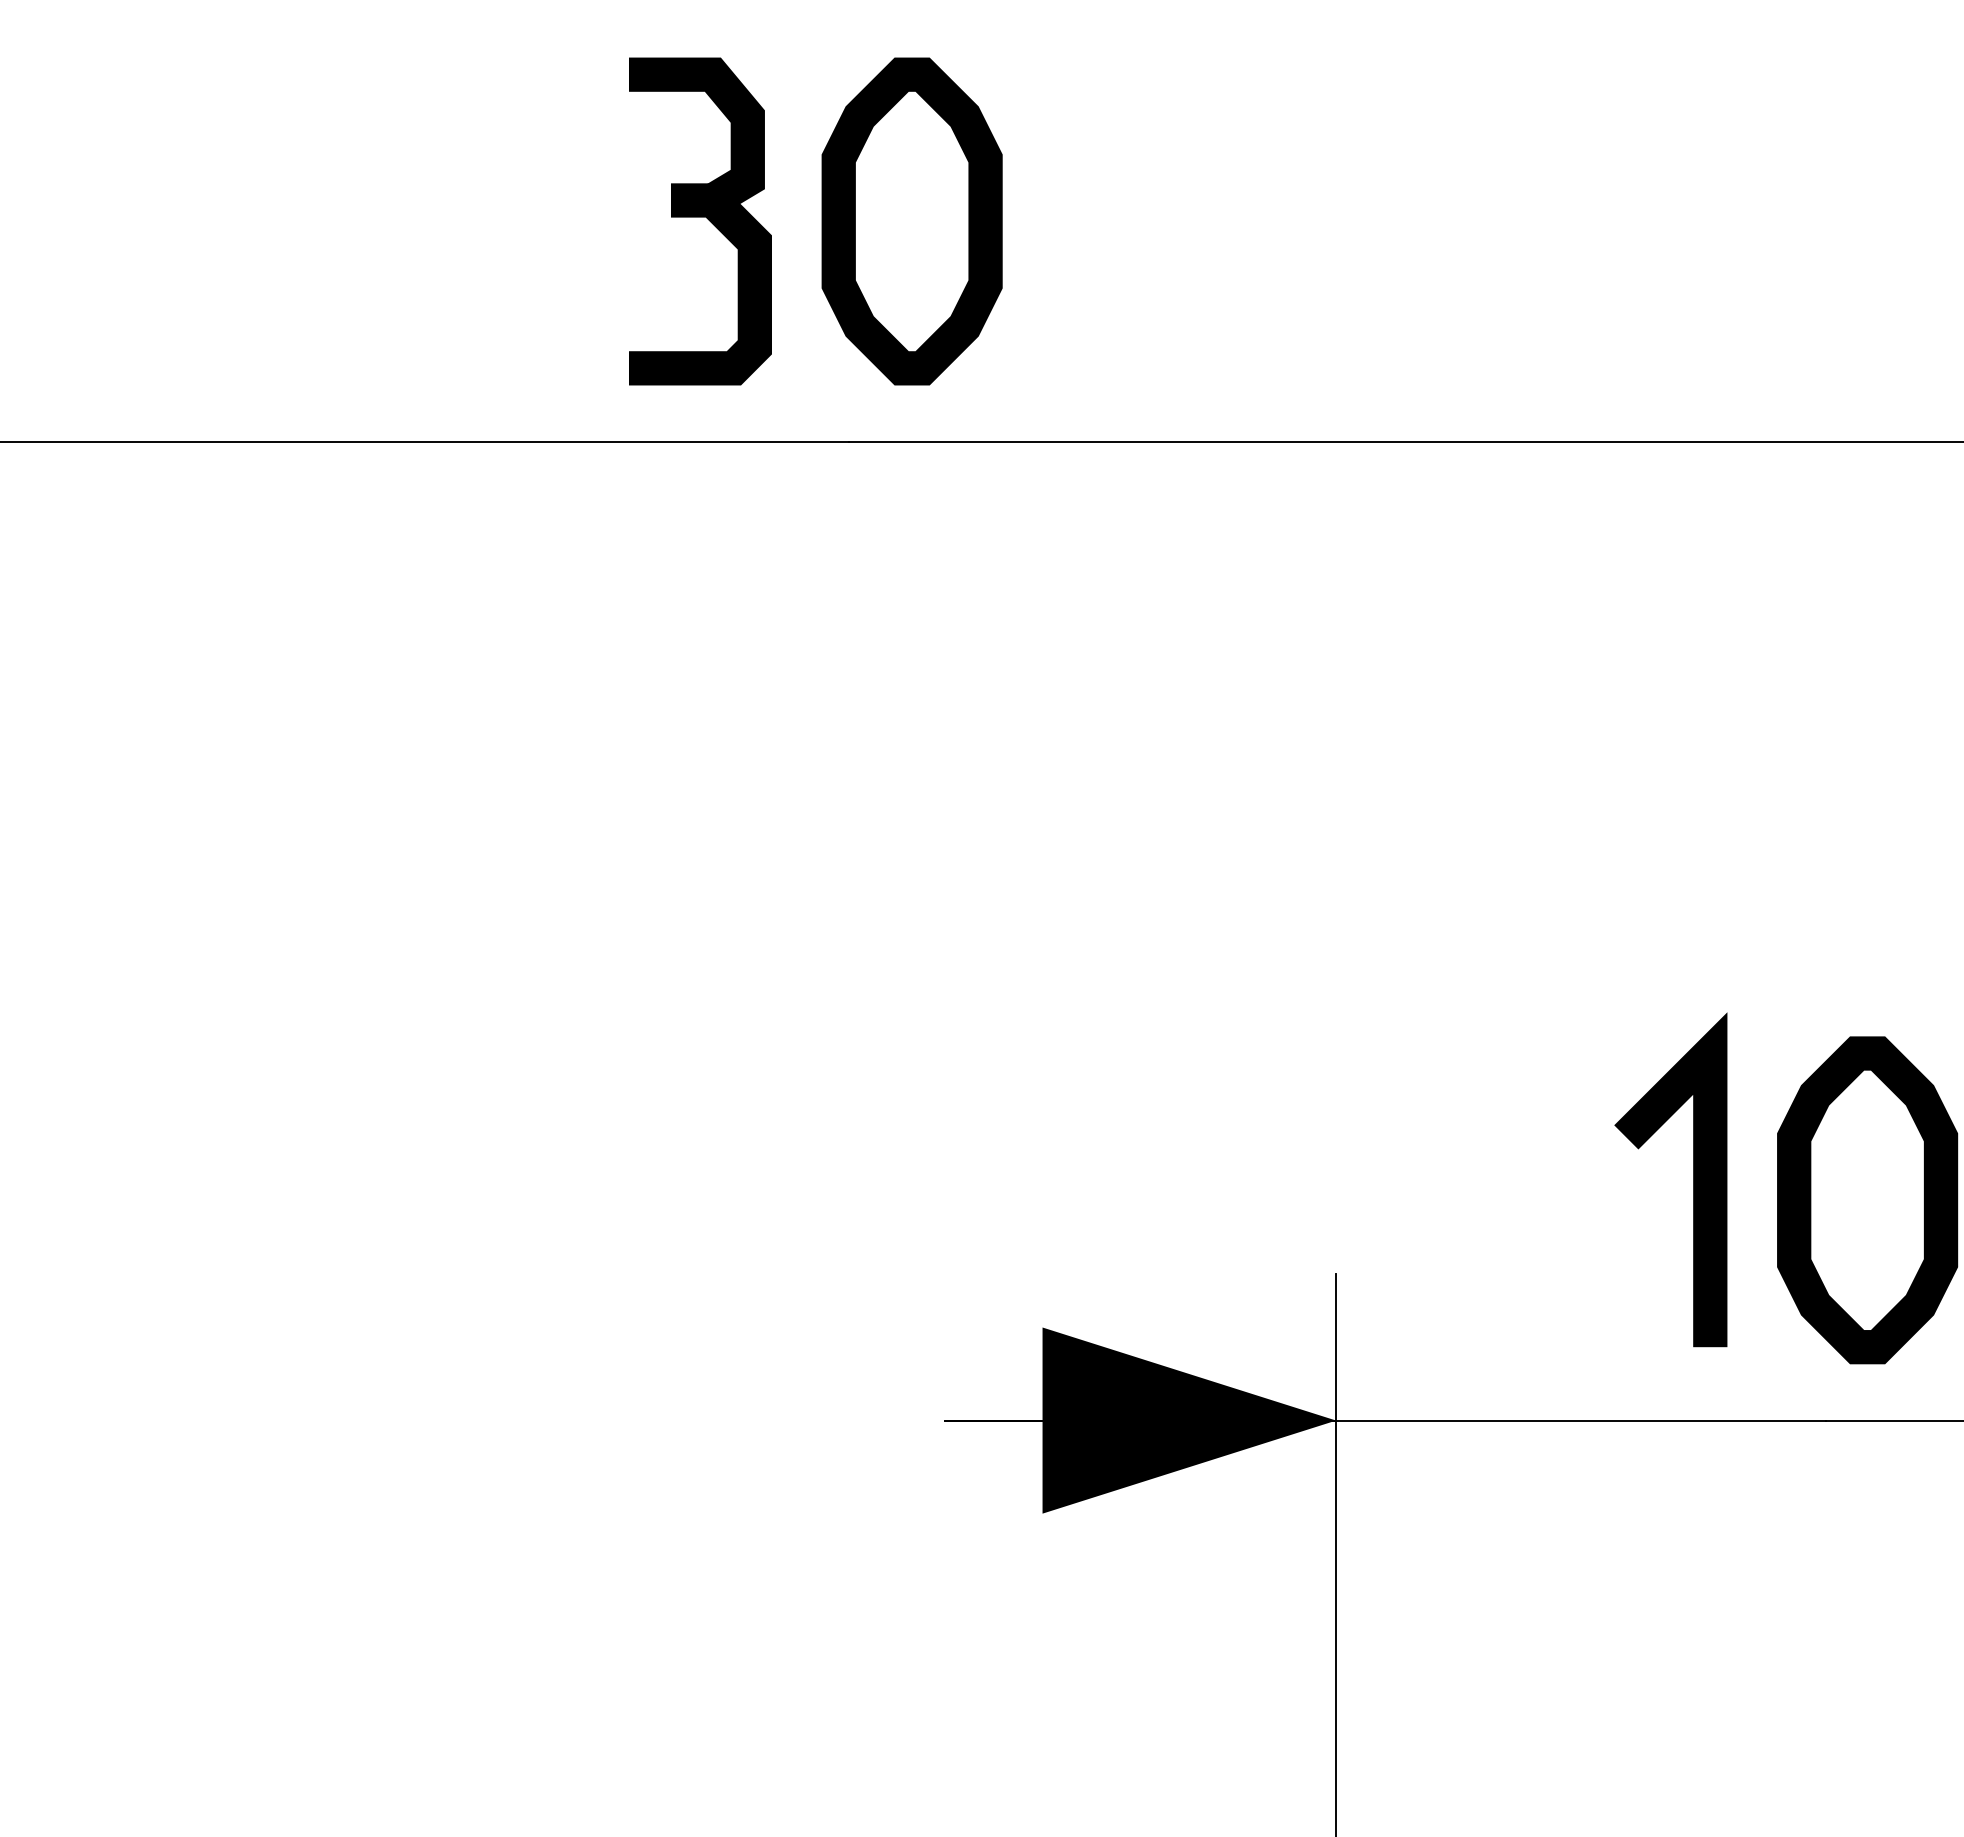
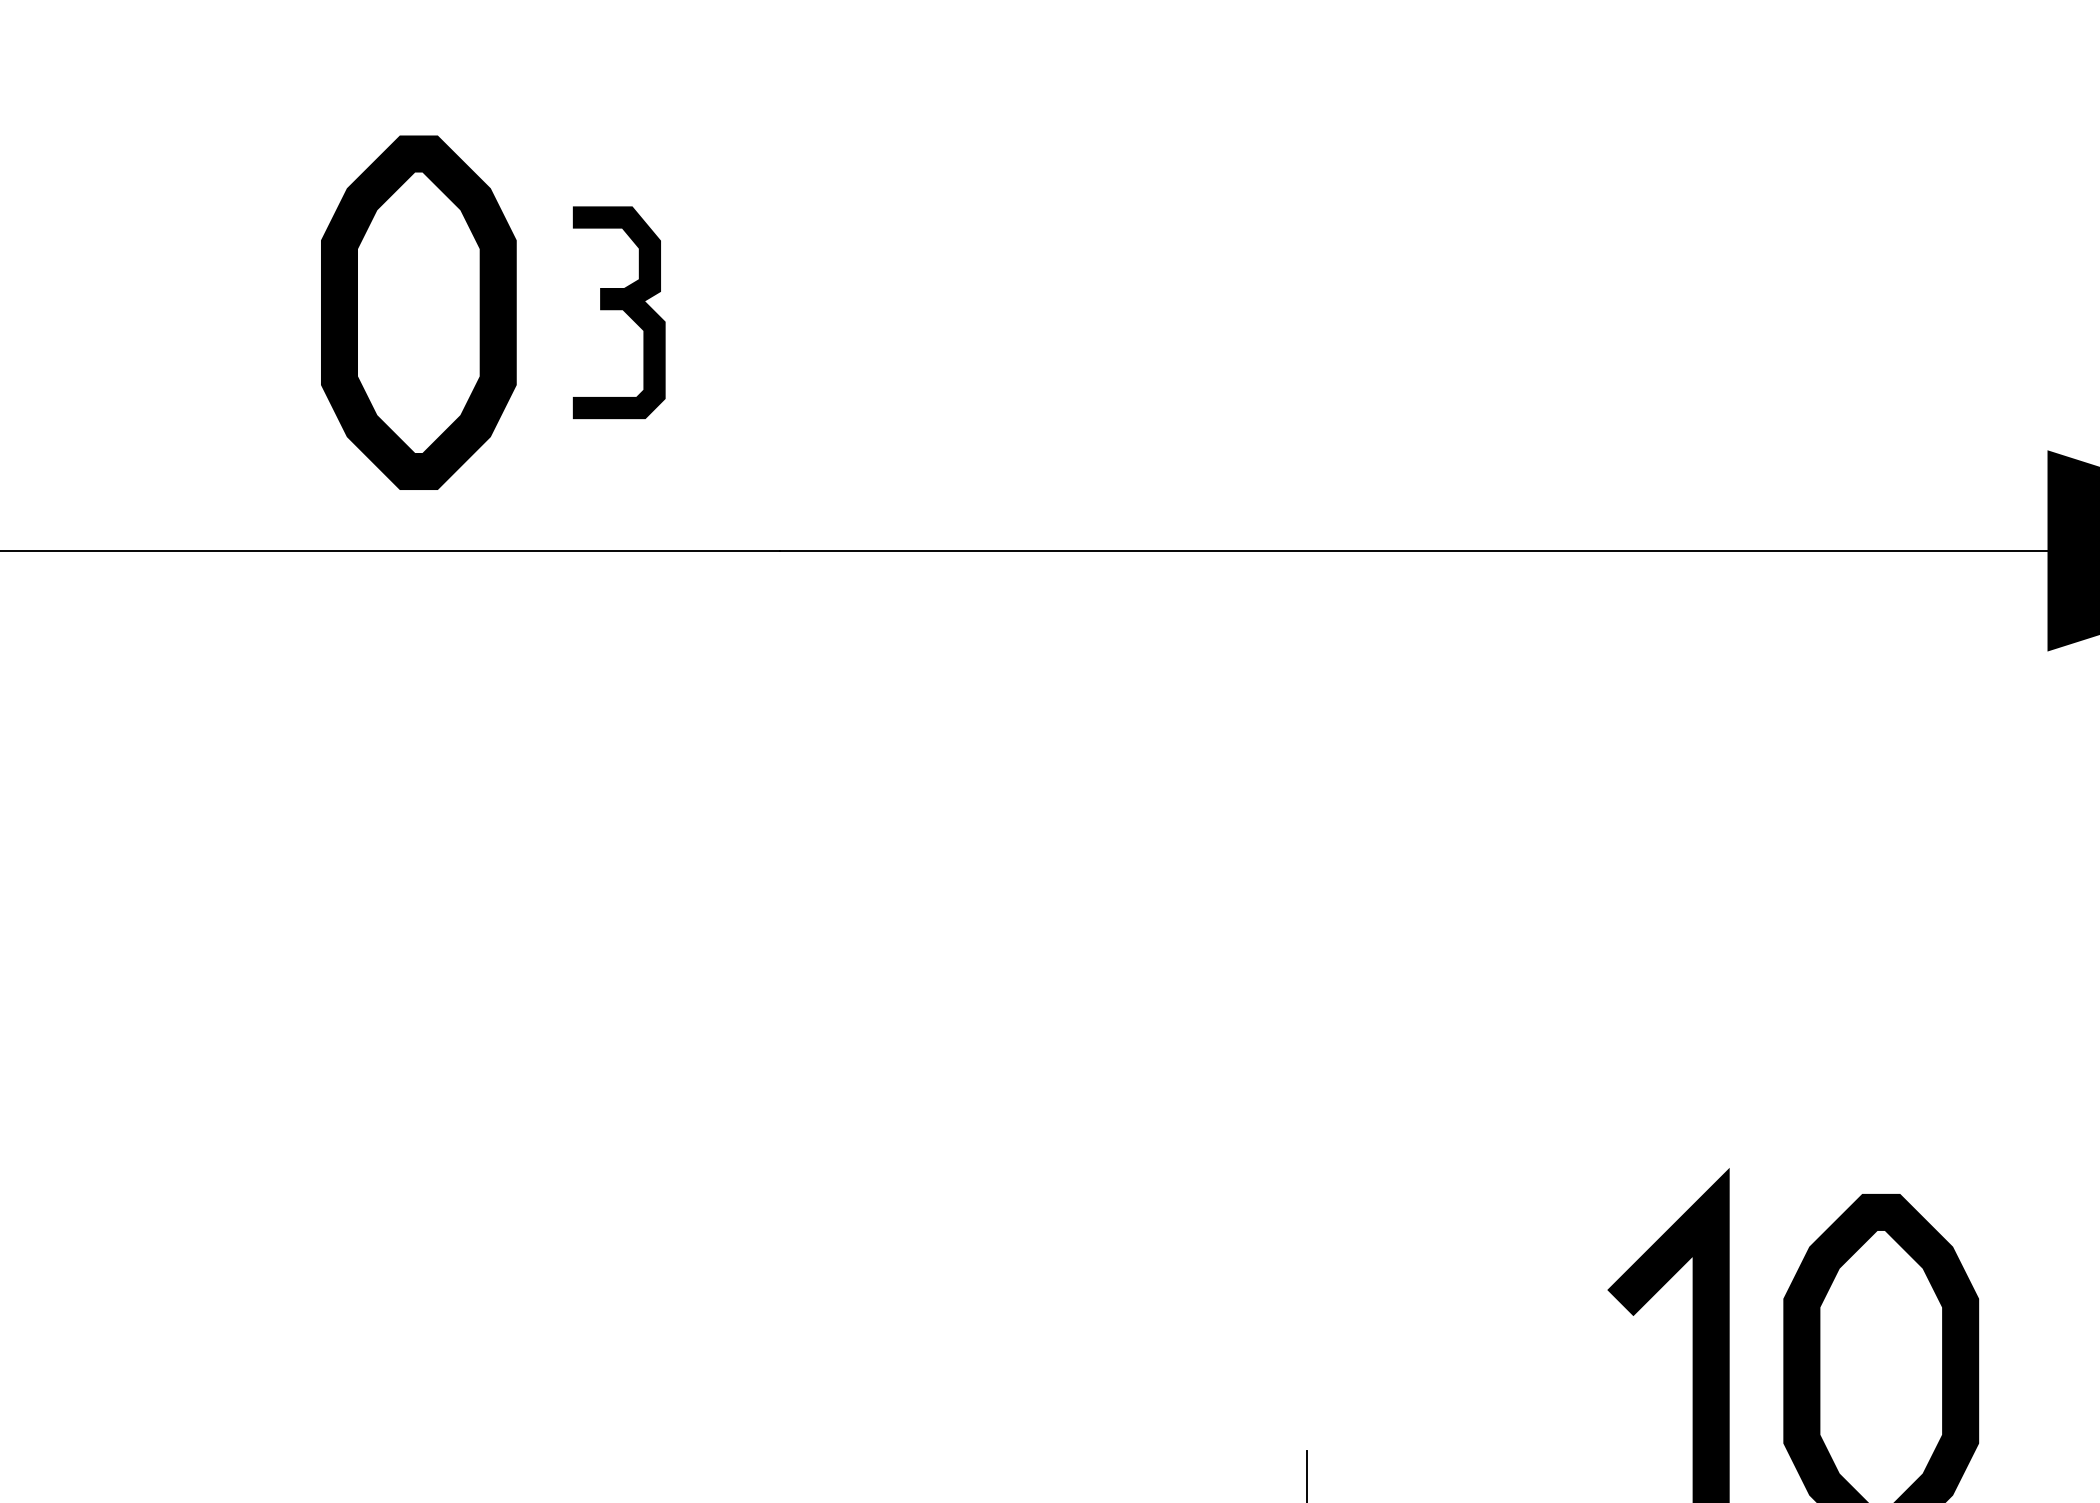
part: (700, 221) -> (619, 312), size x0.6
part: (911, 221) -> (418, 312), moved

